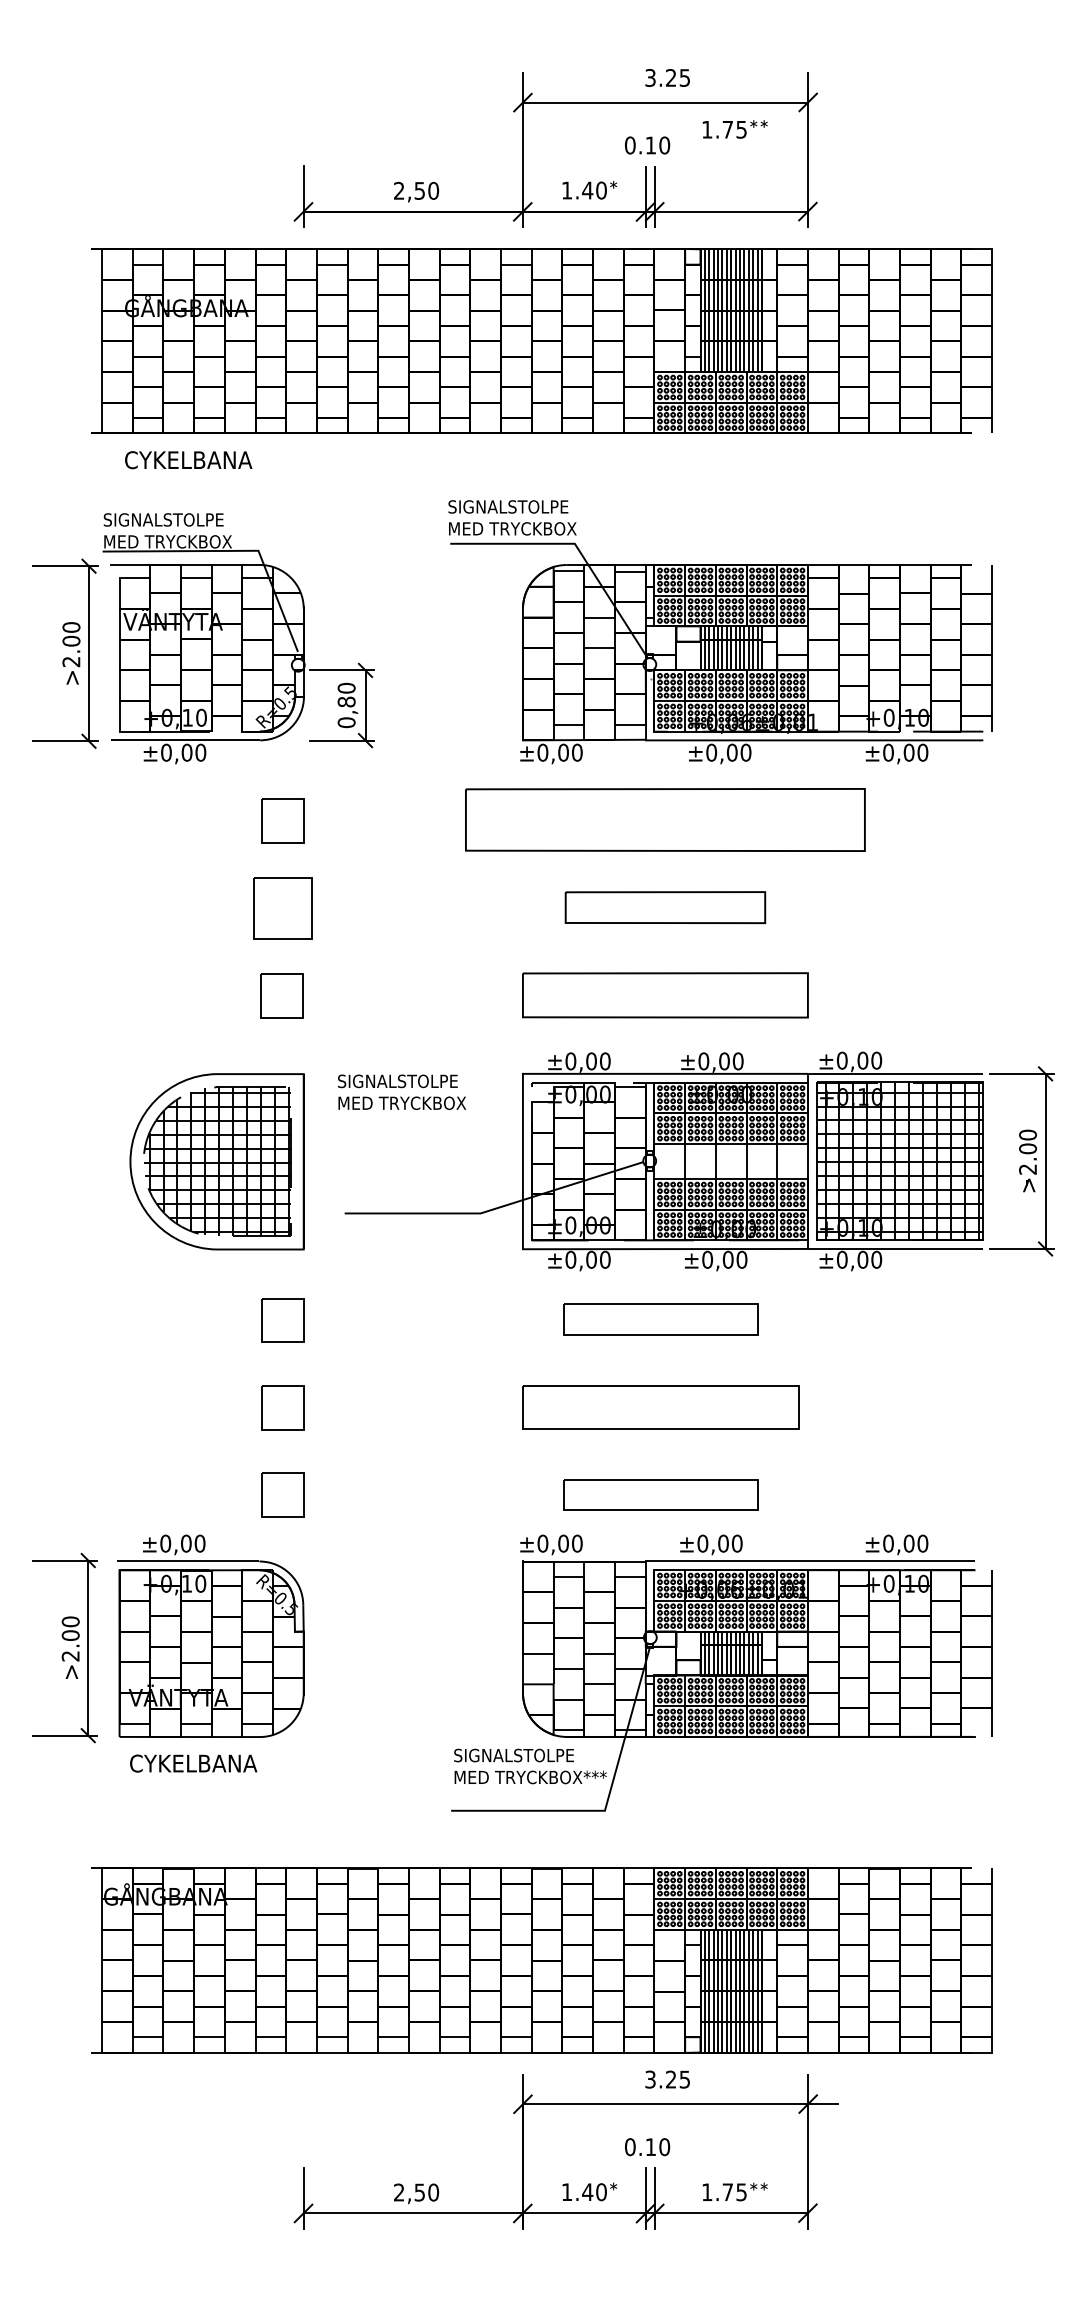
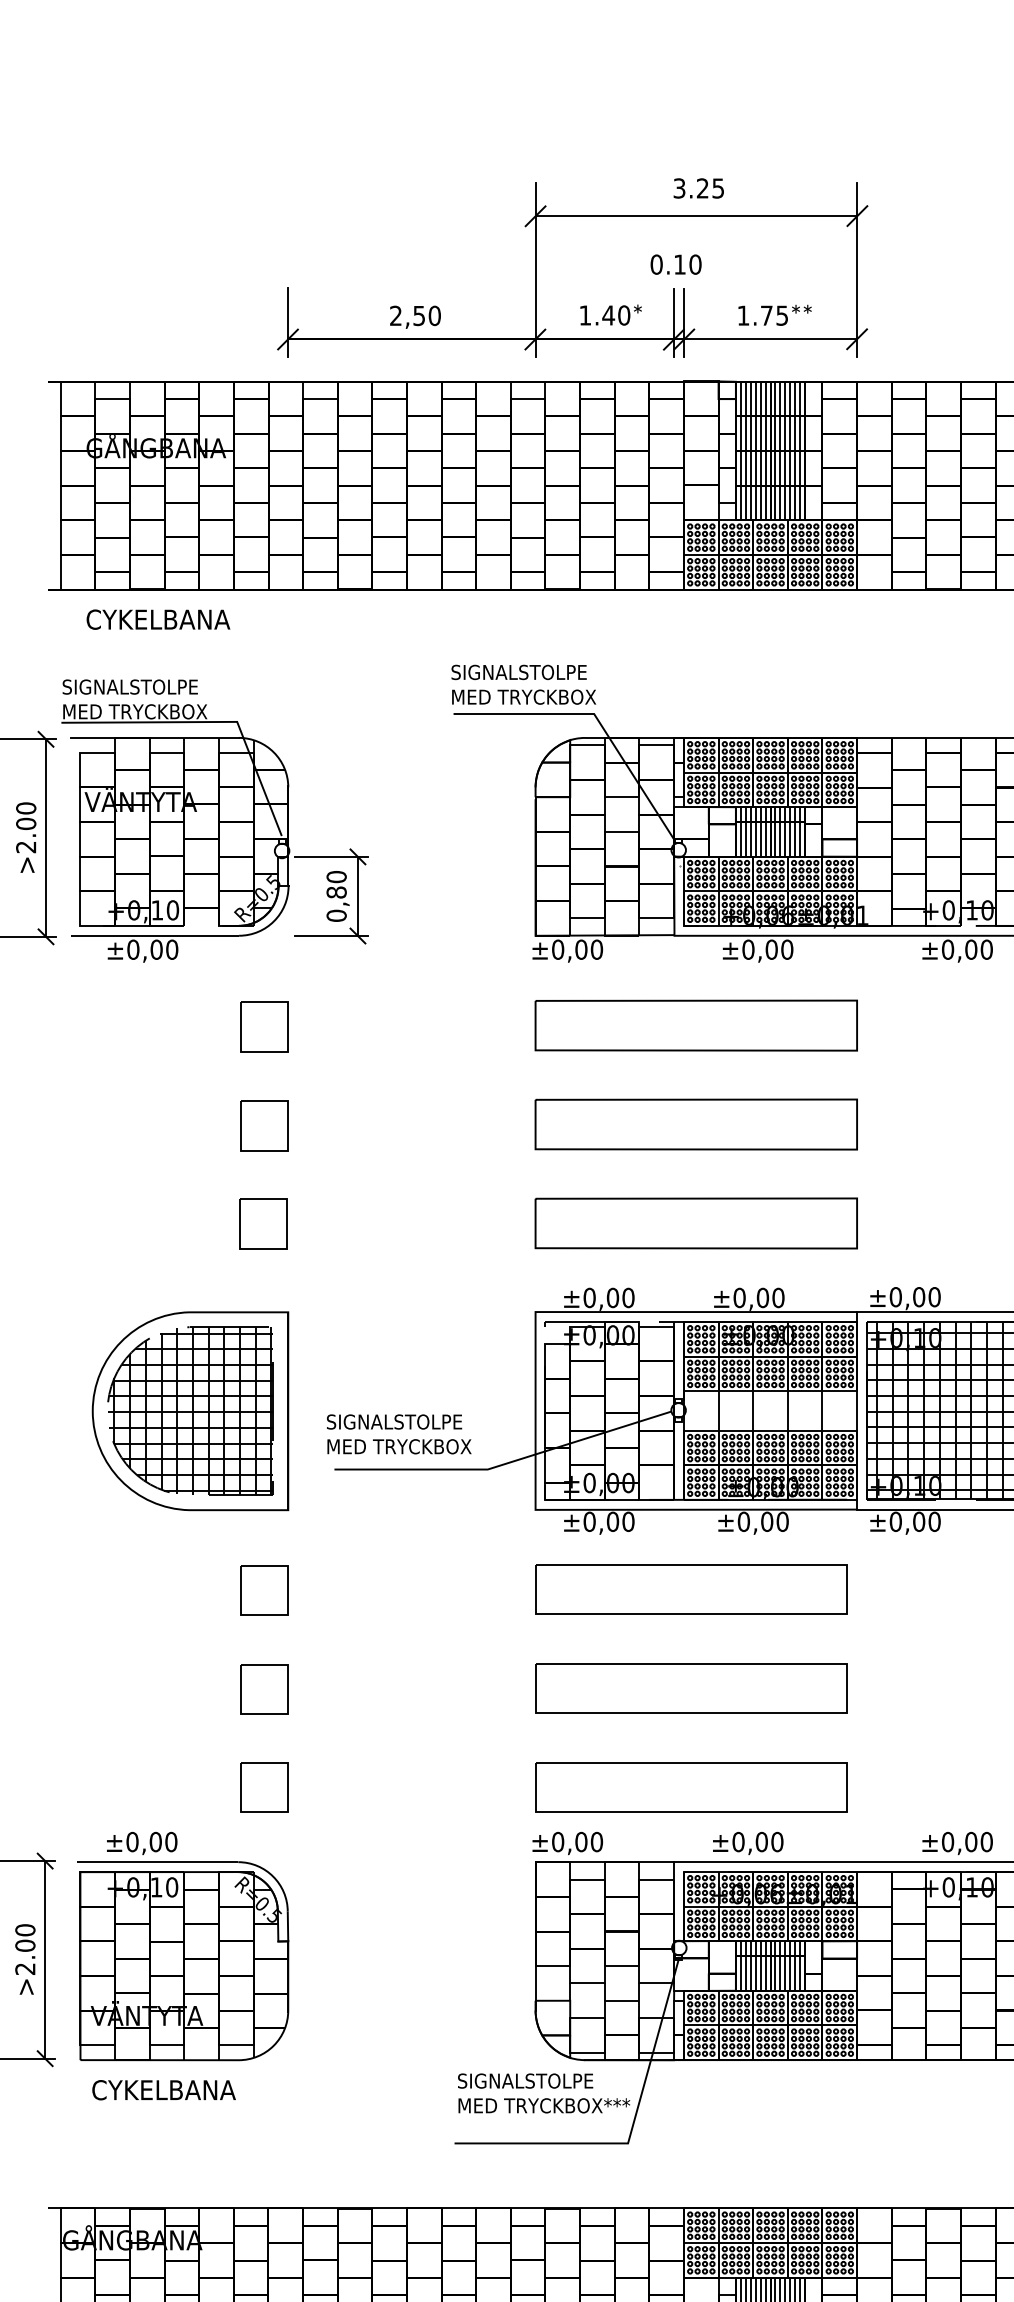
text: (734, 129) -> (774, 315), moved
part: (665, 819) -> (696, 1025), size x0.71
part: (665, 907) -> (696, 1124), size x1.43
part: (282, 908) -> (264, 1125), size x0.71
text: (402, 1091) -> (399, 1433), moved
part: (660, 1319) -> (690, 1589), size x1.43
part: (660, 1494) -> (690, 1786), size x1.43

